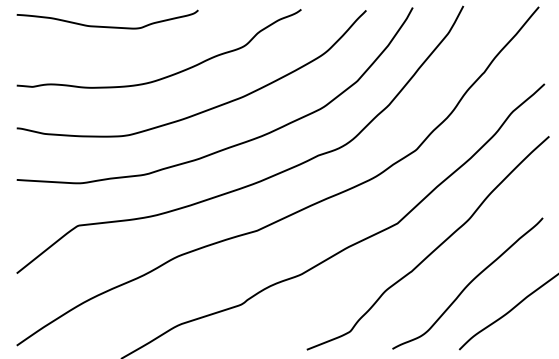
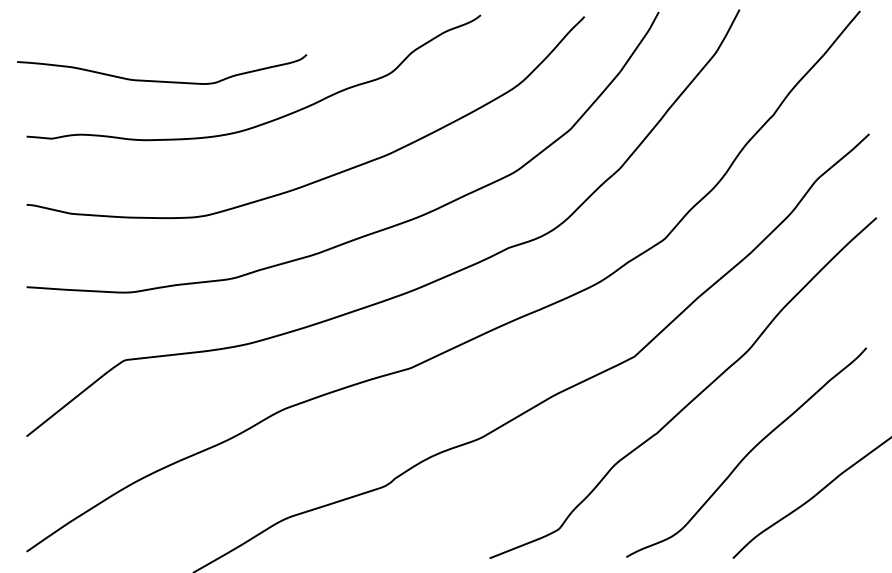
curve: (107, 26) -> (161, 80), moved

